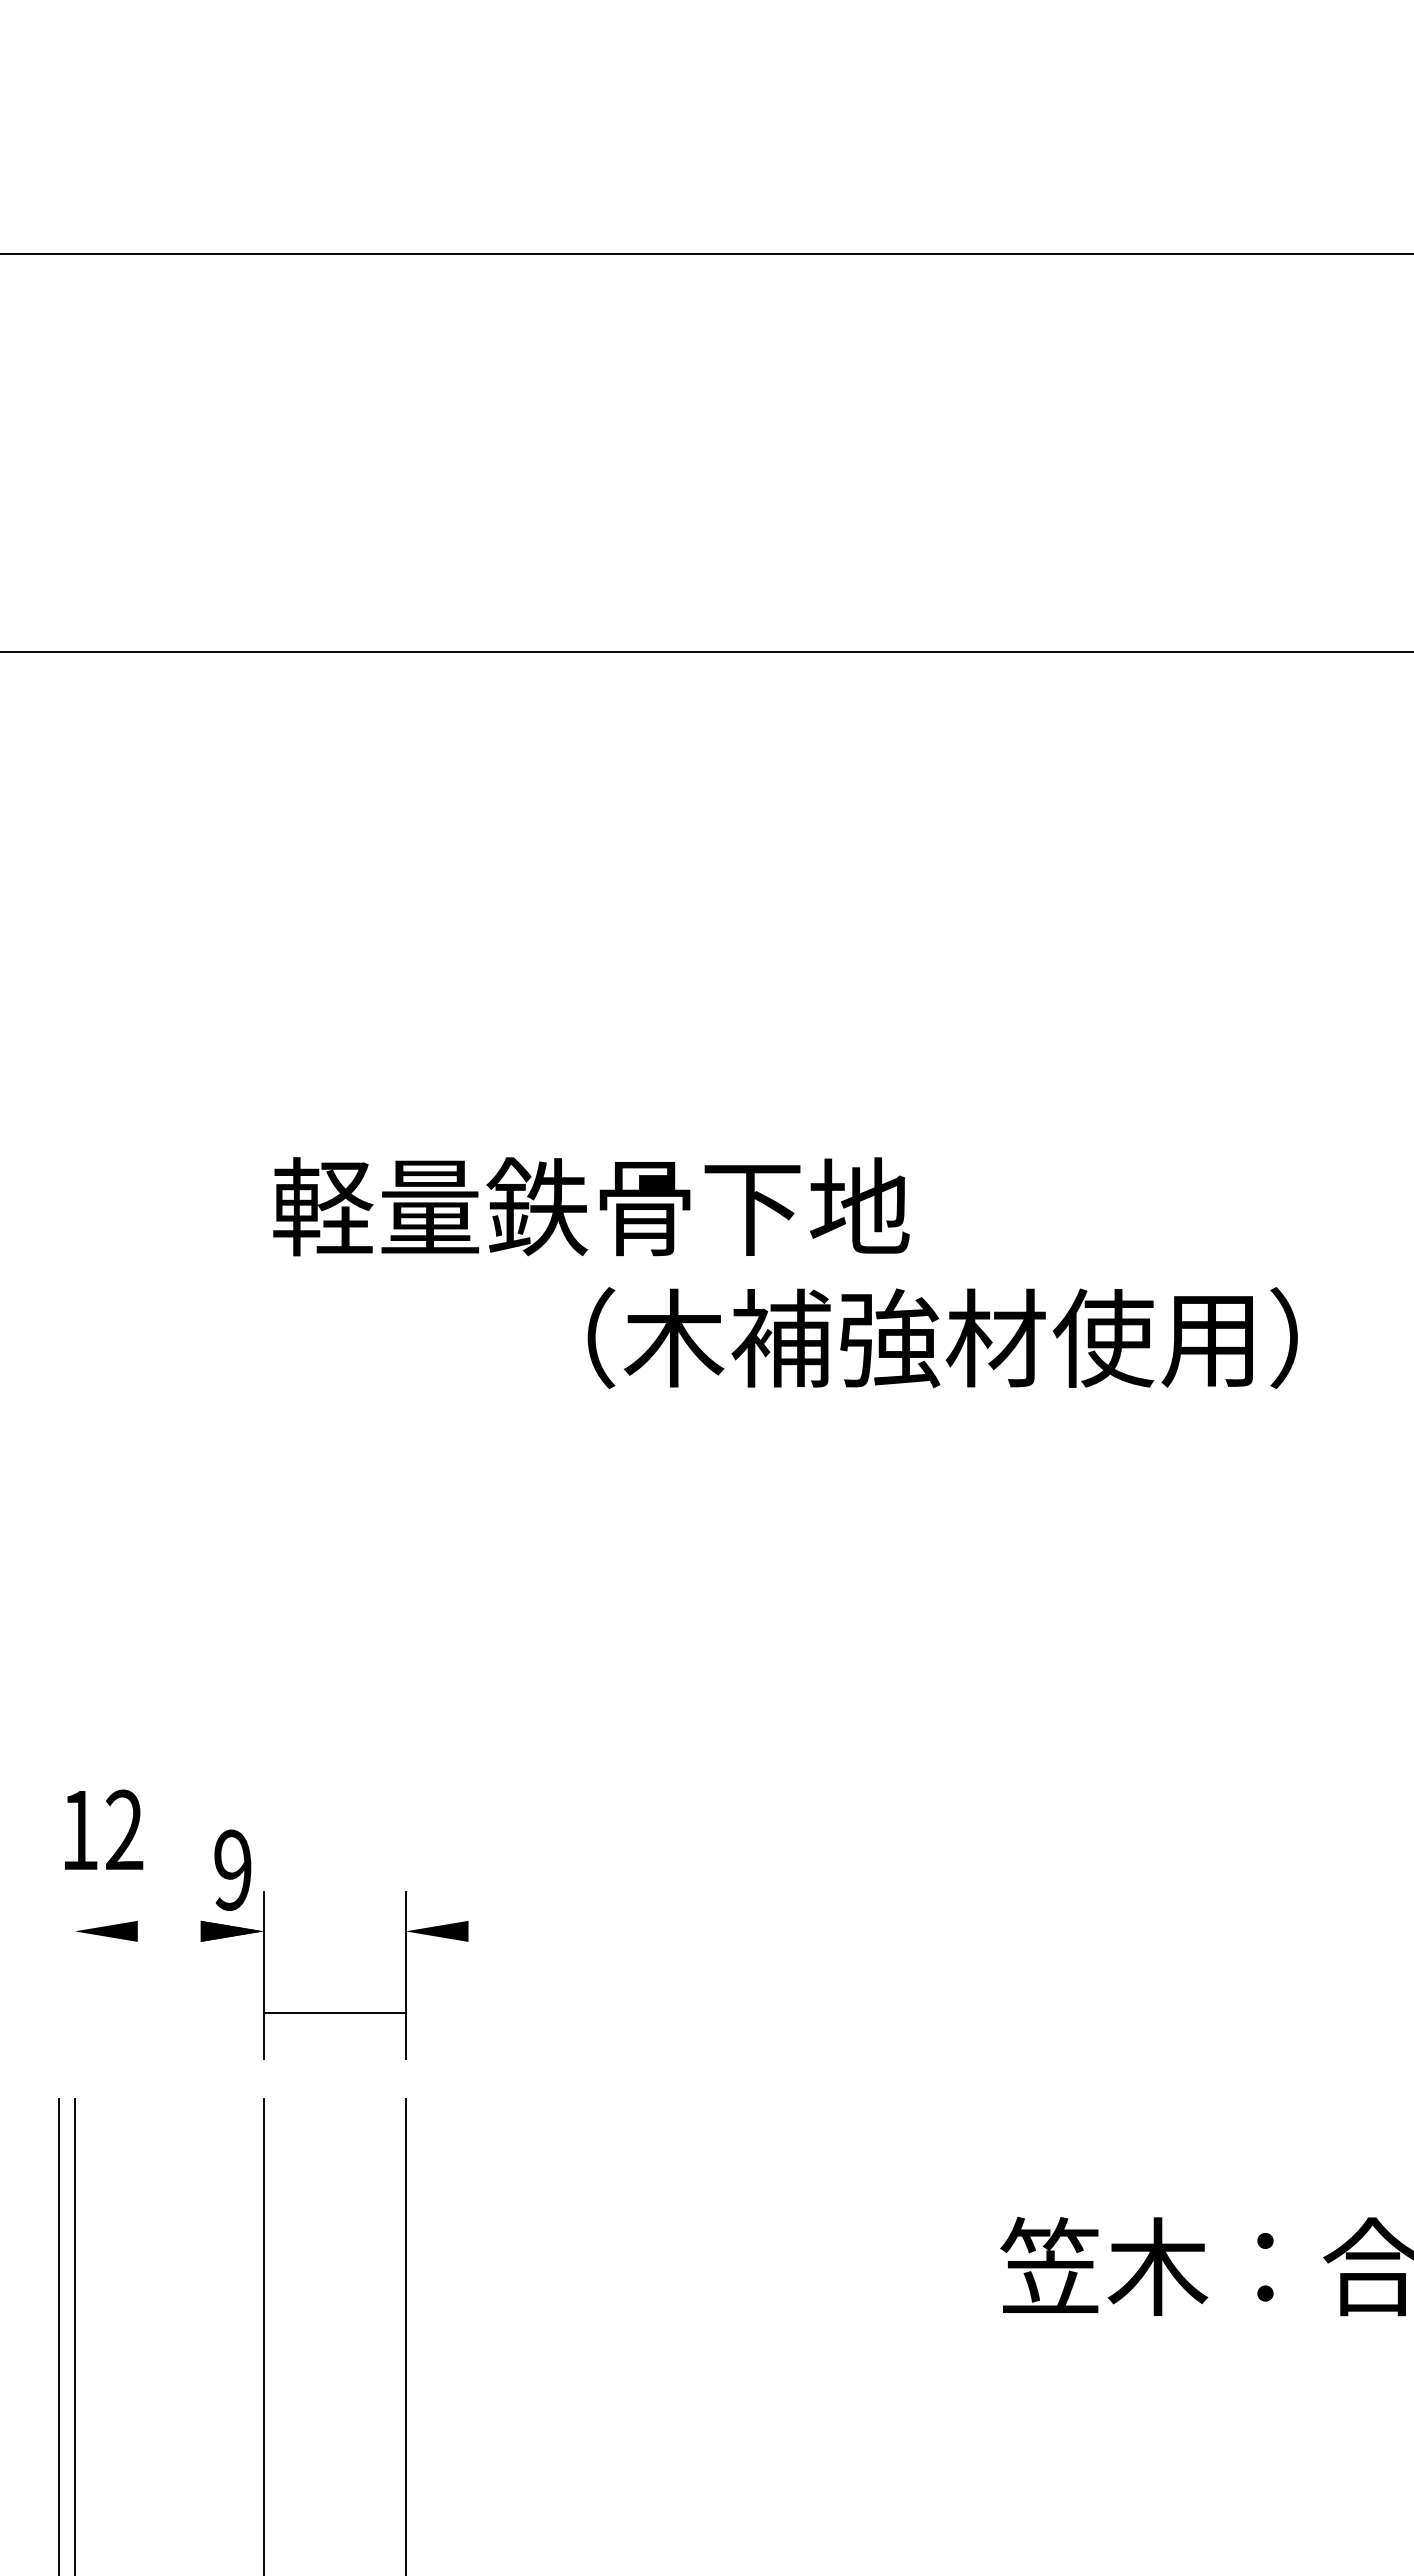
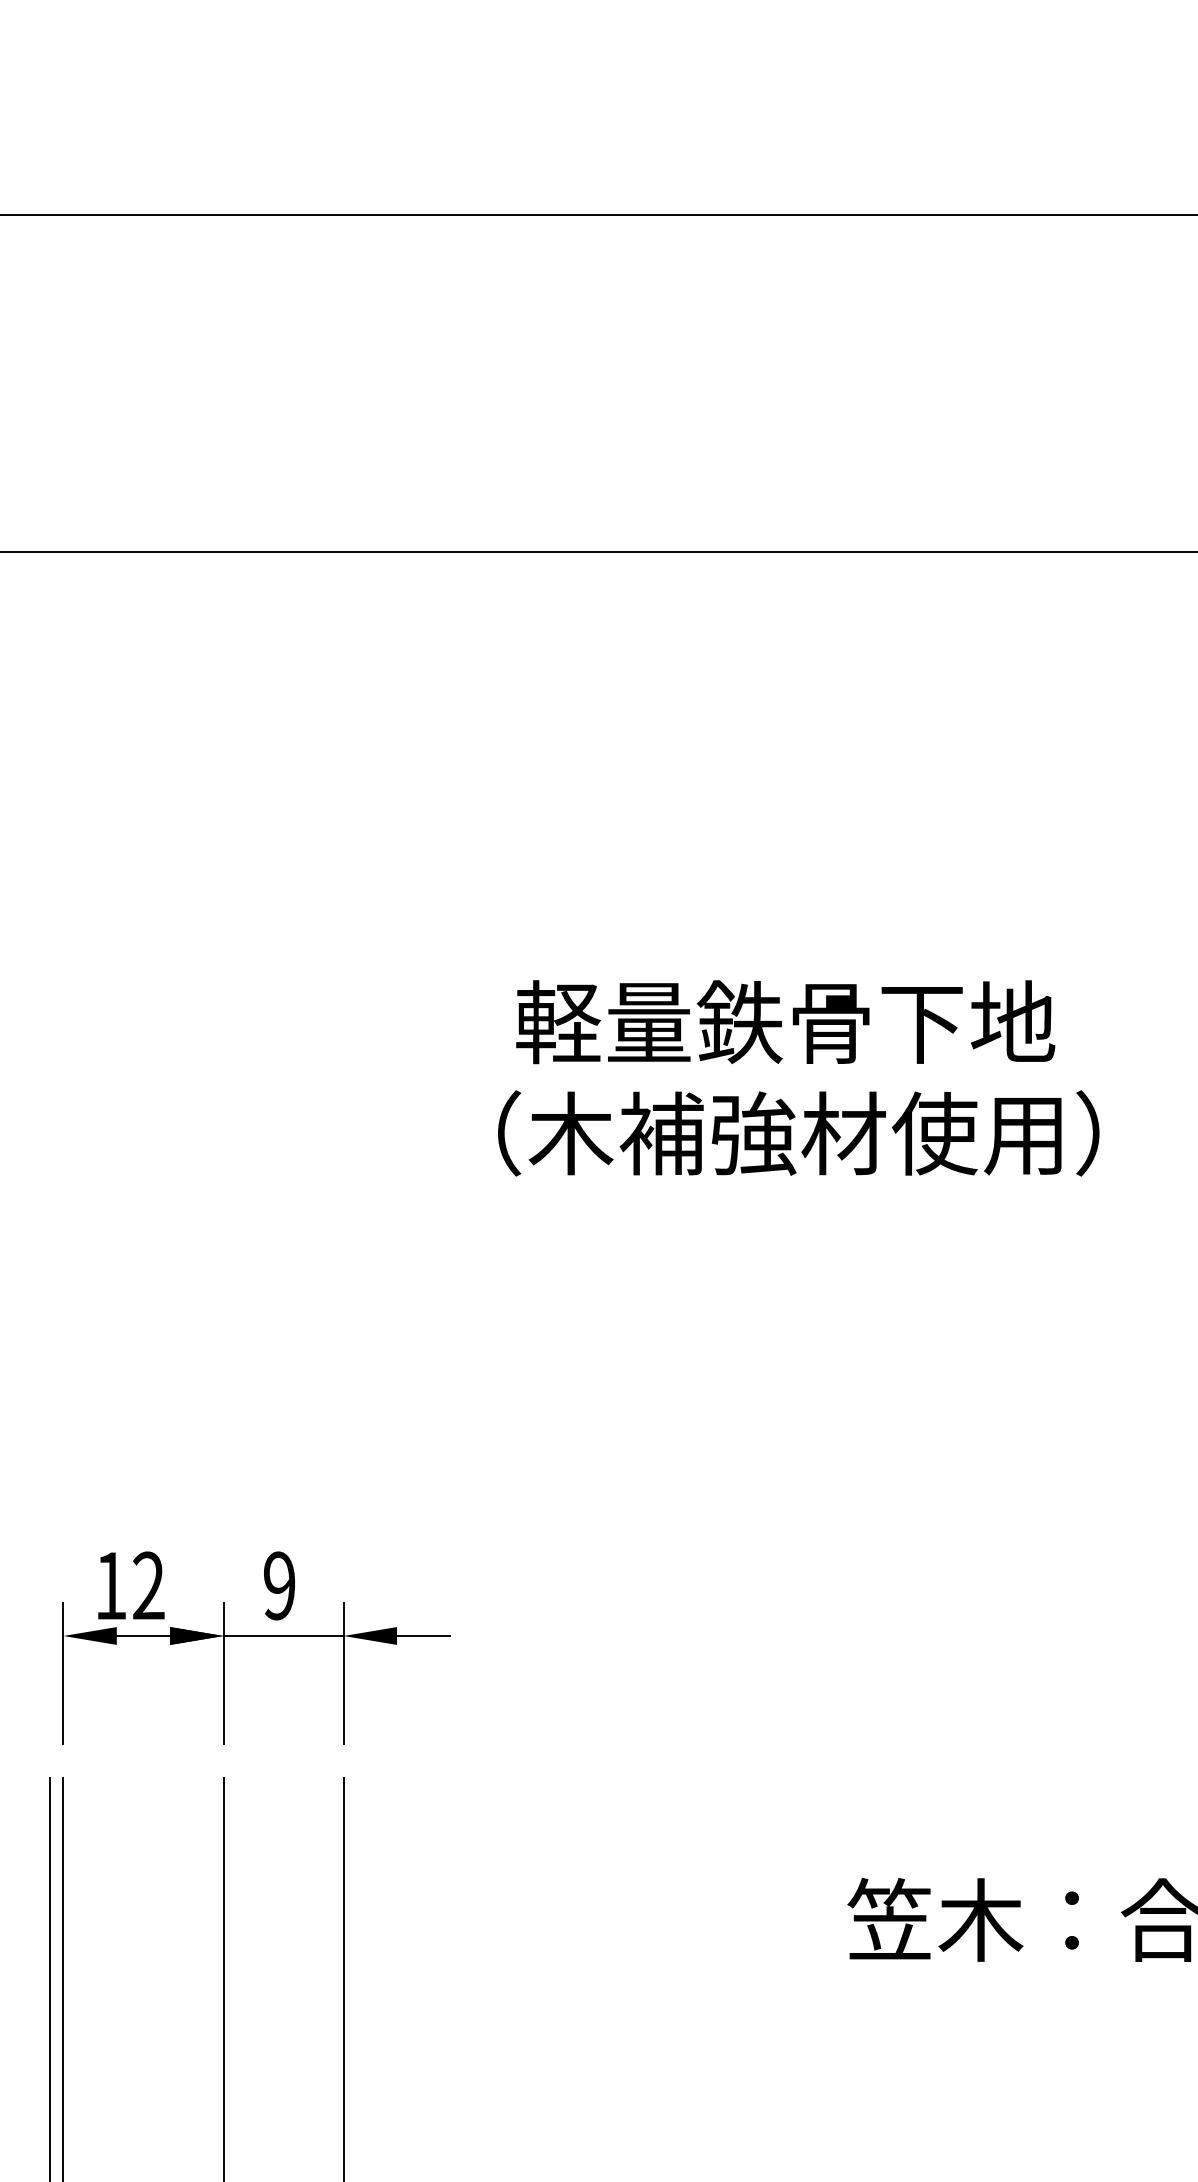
text: (591, 1206) -> (785, 1021), moved
text: (104, 1829) -> (131, 1585), moved
text: (232, 1869) -> (279, 1585), moved
line: (168, 1931) -> (142, 1636), added
line: (499, 1931) -> (423, 1636), added
line: (74, 1975) -> (63, 1673), added
line: (334, 2013) -> (283, 1636), moved

